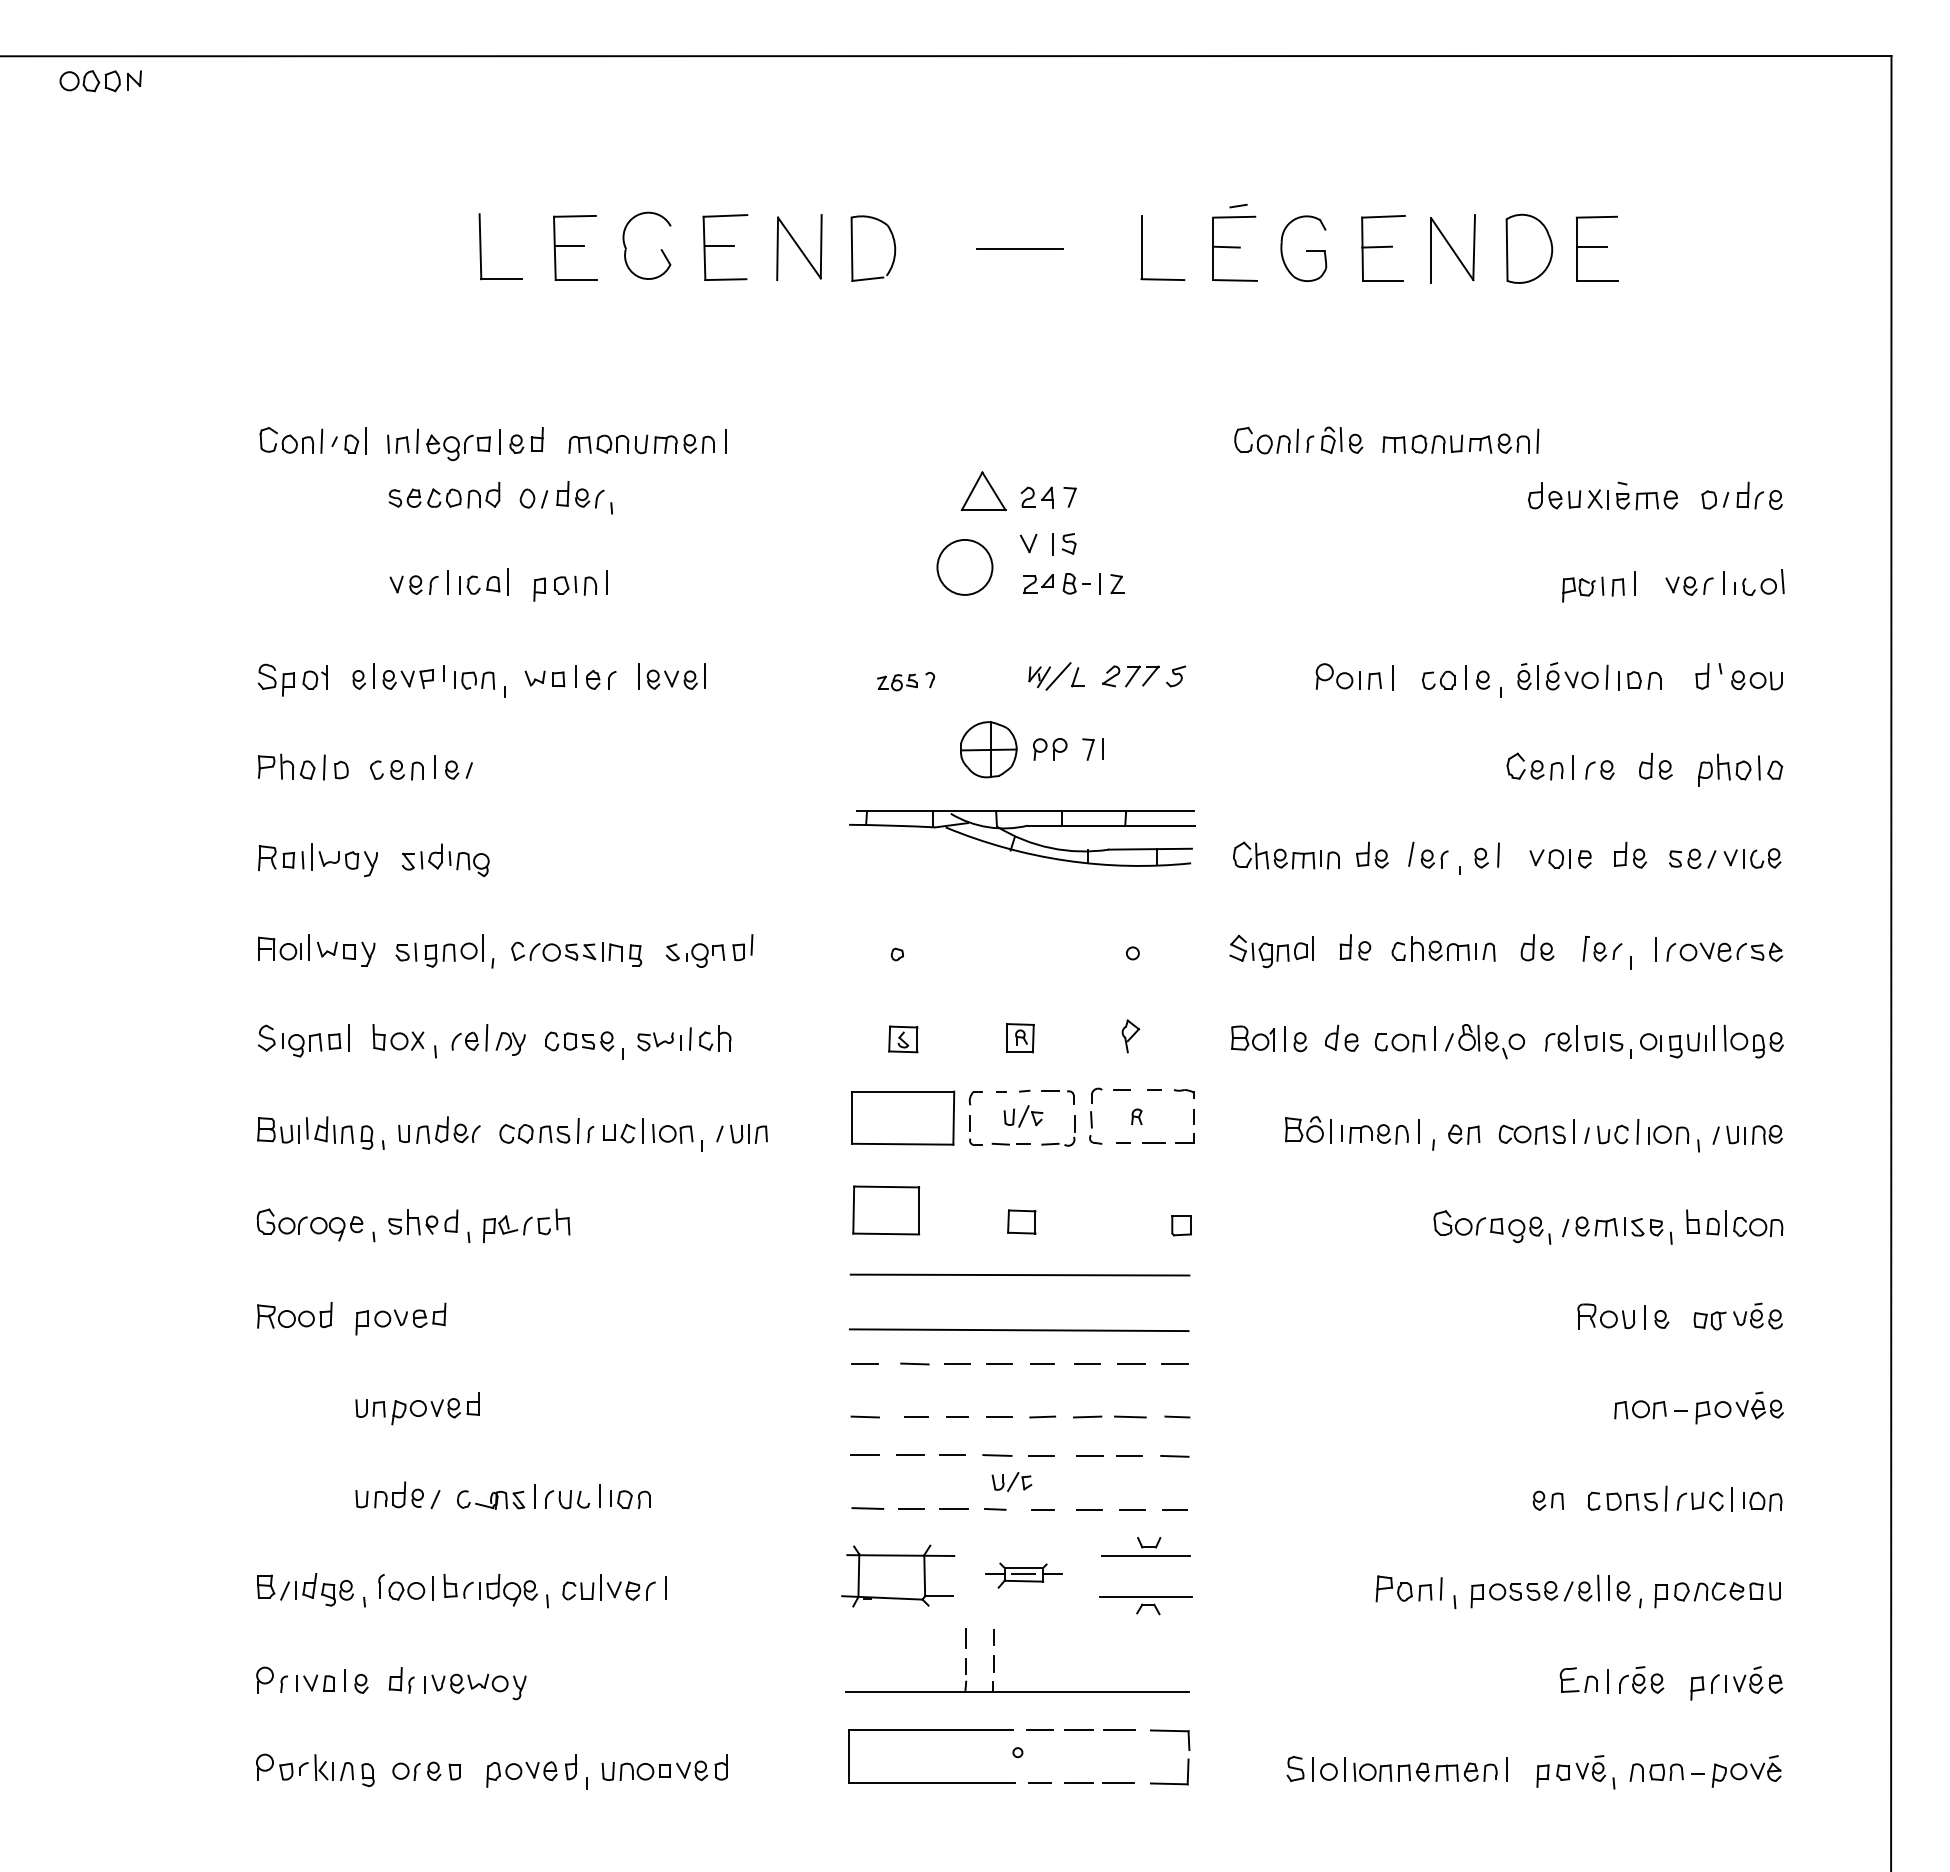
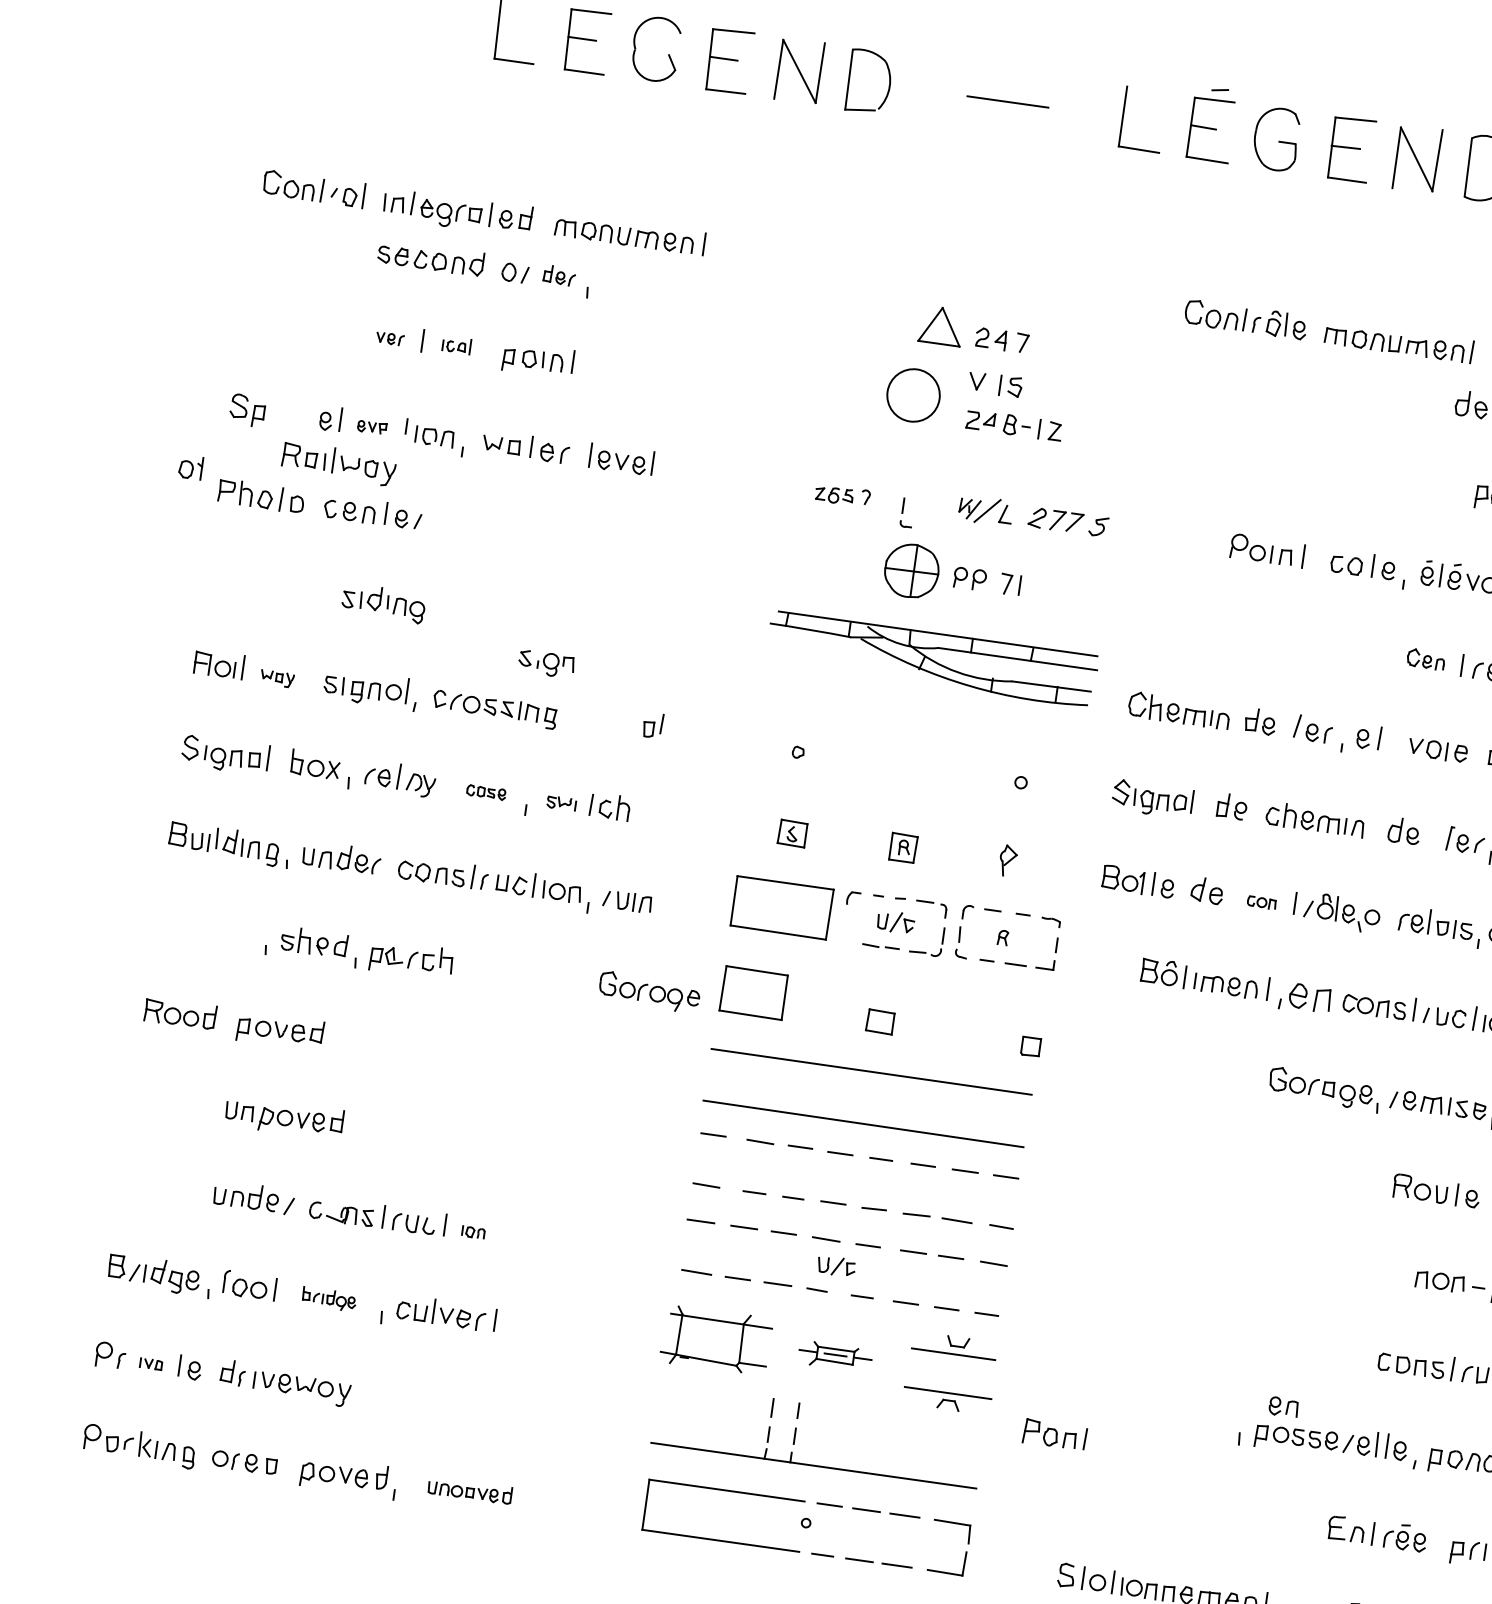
part: (580, 494) -> (559, 275), size x0.7
part: (483, 581) -> (456, 344), size x0.6
part: (413, 584) -> (389, 338), size x0.6
part: (314, 677) -> (190, 467), moved
part: (407, 679) -> (371, 427), size x0.6
part: (1534, 766) -> (1425, 659), size x0.7
part: (317, 860) -> (338, 464), moved
part: (346, 953) -> (277, 678), size x0.6
part: (695, 955) -> (546, 664), moved
part: (579, 1041) -> (486, 792), size x0.6
part: (659, 1041) -> (561, 803), size x0.7
part: (1399, 1042) -> (1261, 902), size x0.6
part: (975, 1130) -> (907, 513), moved
part: (1464, 1134) -> (1310, 998), size x1.4
part: (309, 1224) -> (649, 991), moved
part: (630, 1499) -> (473, 1232), size x0.6
part: (1547, 1500) -> (1282, 1406), moved
part: (1408, 1588) -> (1054, 1434), moved
part: (490, 1589) -> (329, 1298), size x0.6
part: (315, 1682) -> (151, 1363), size x0.6
part: (664, 1767) -> (470, 1490), size x0.7

